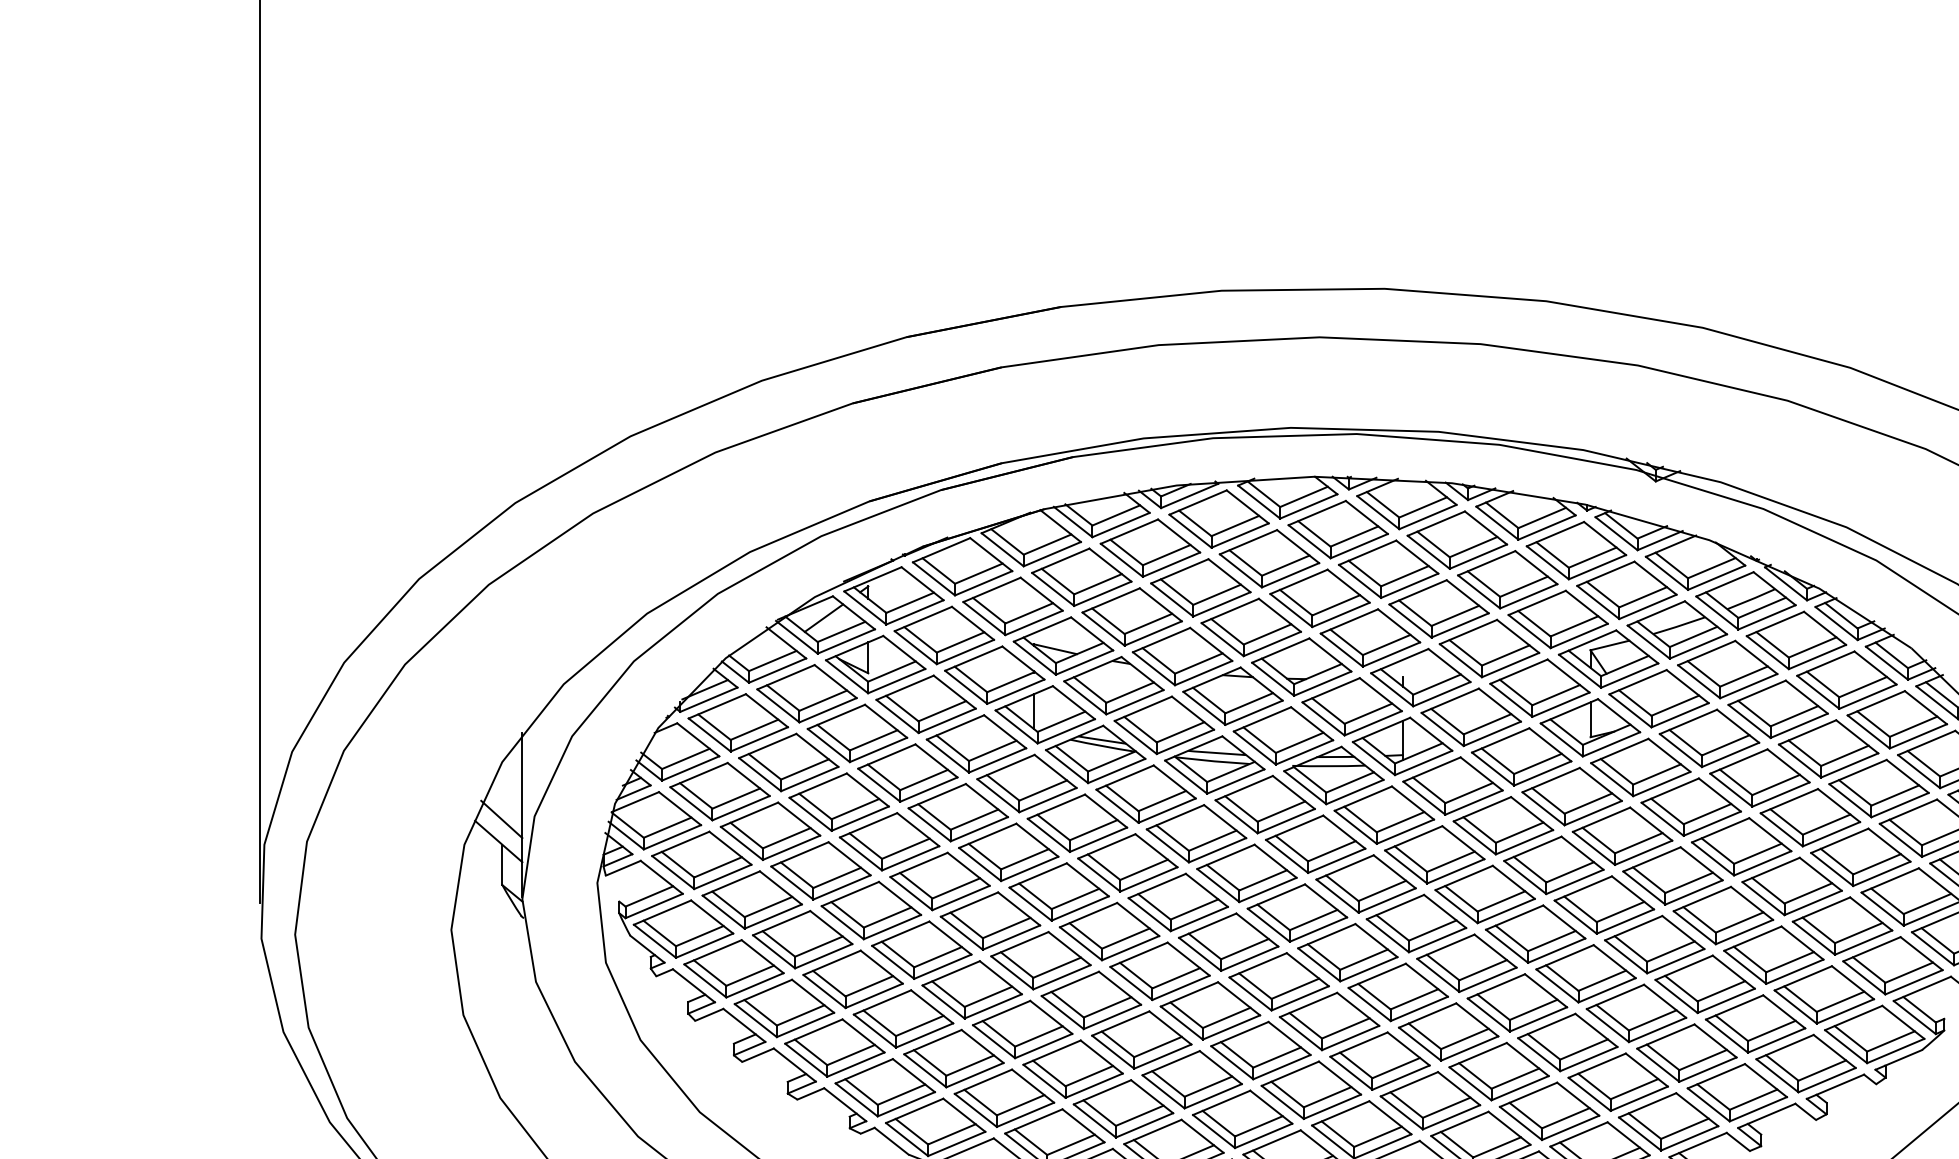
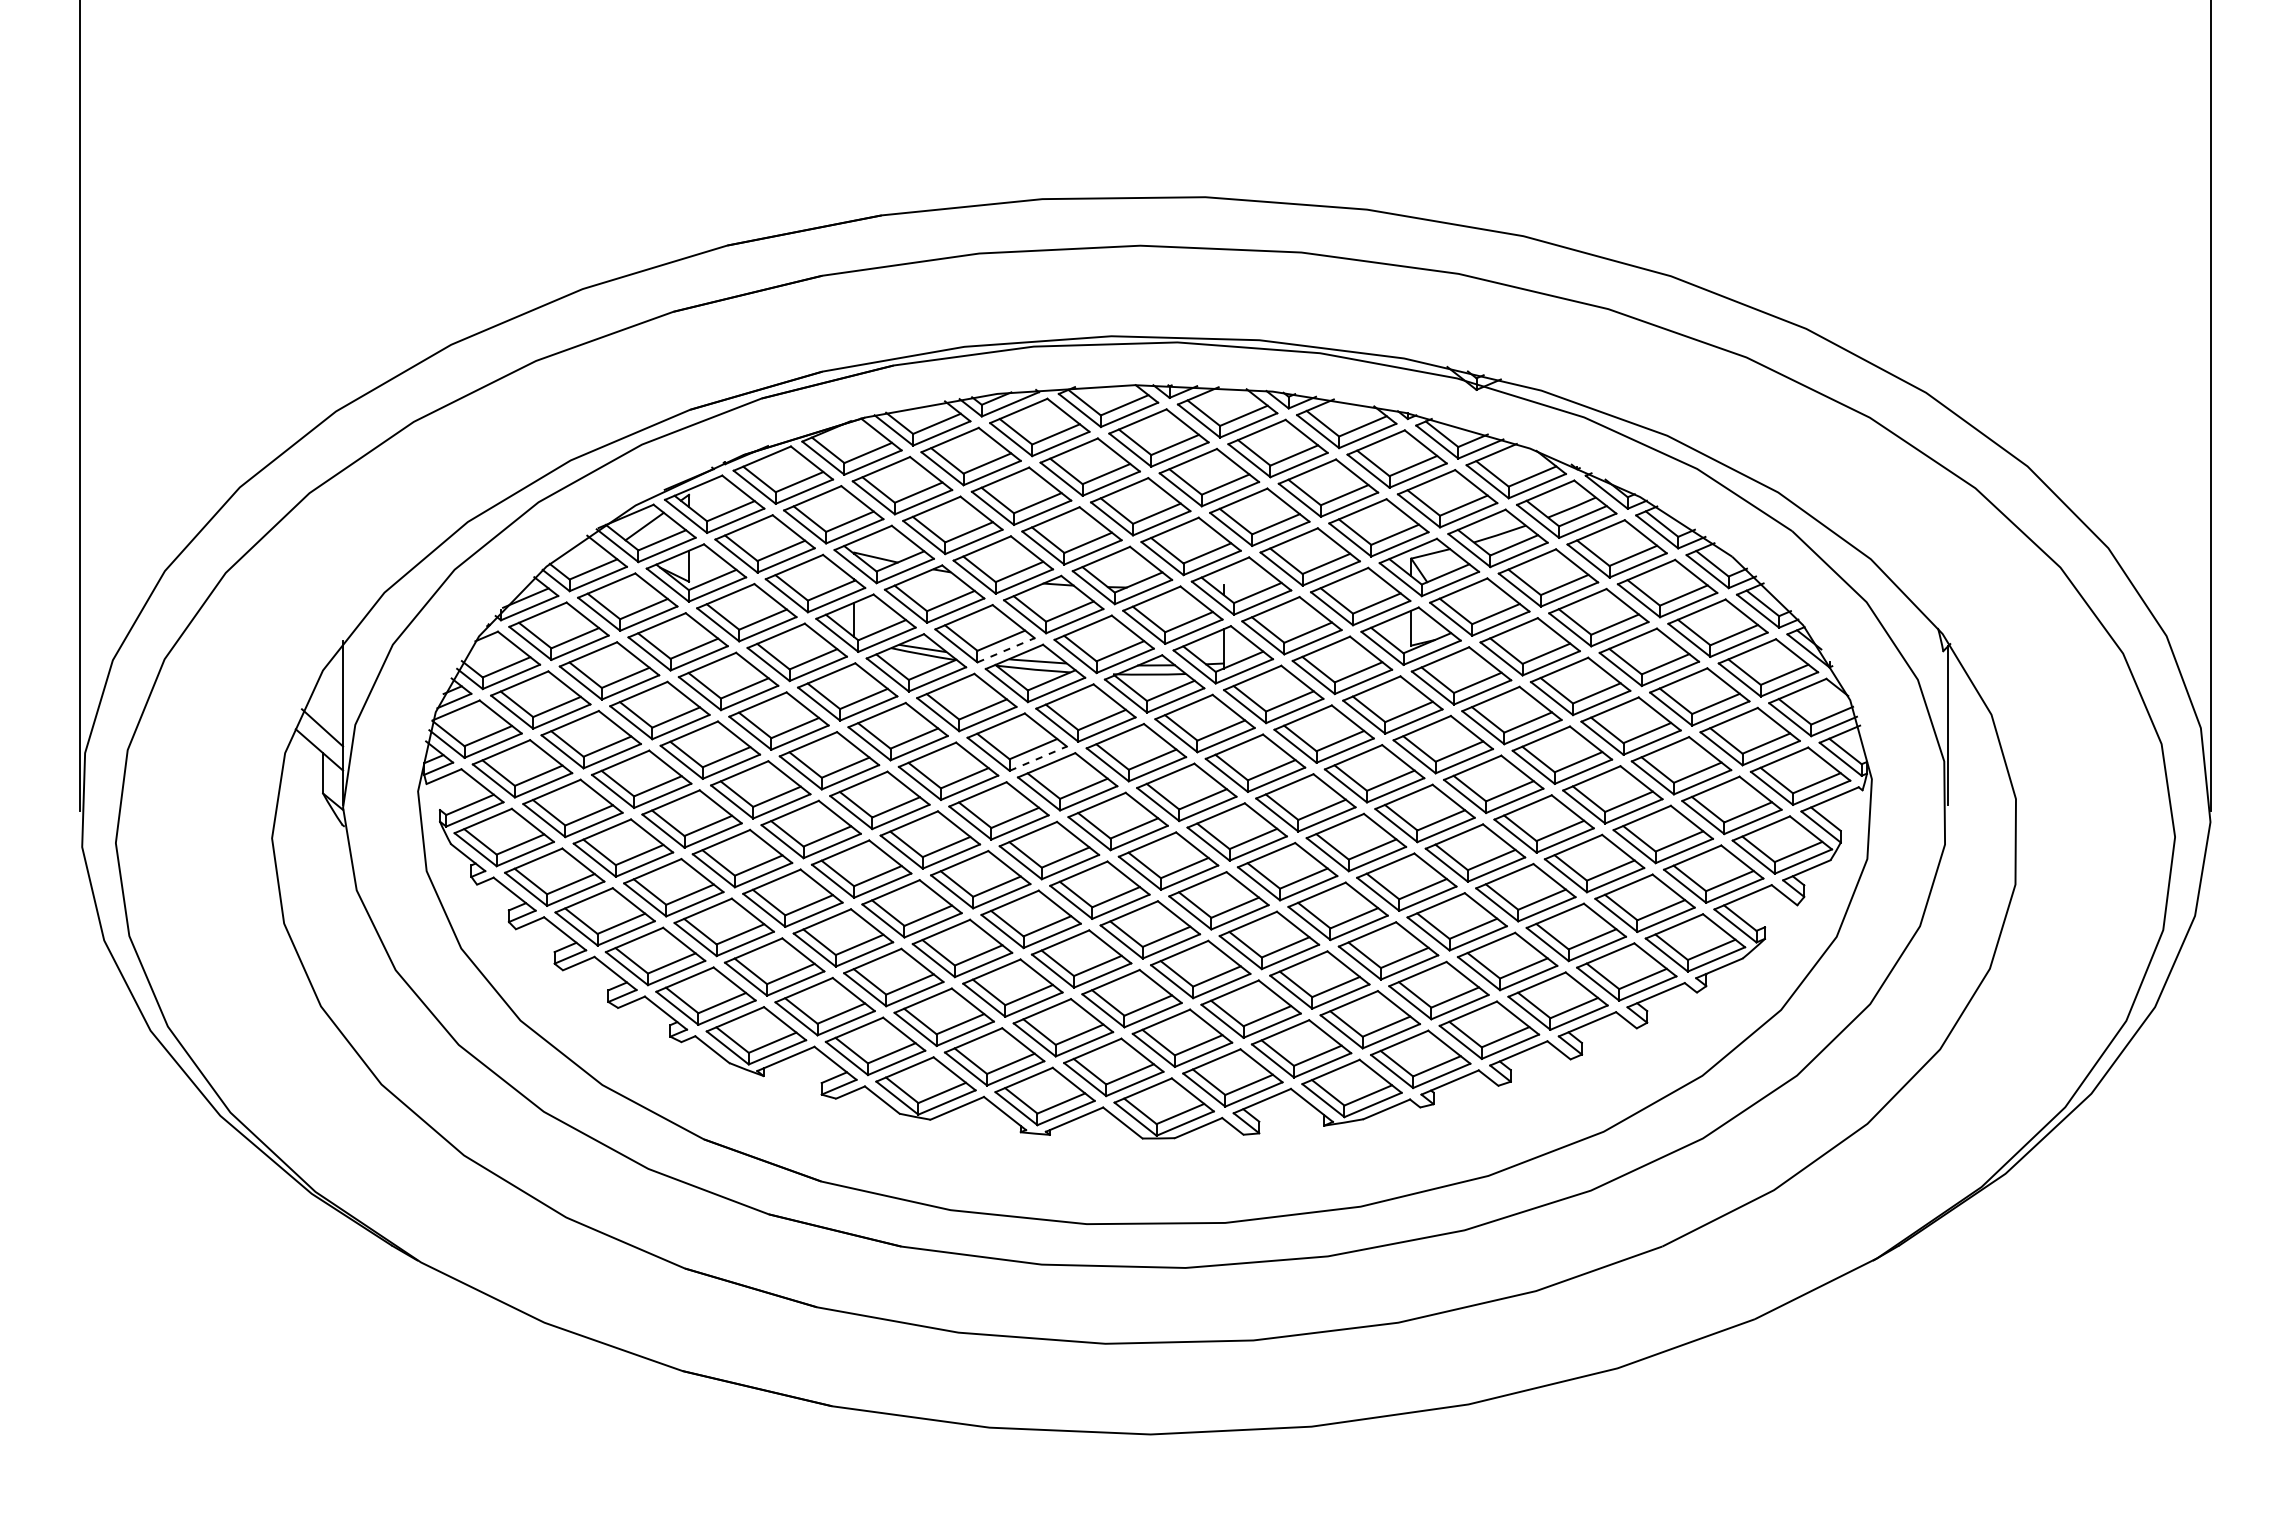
line: (1185, 742) -> (1006, 650), solid -> dashed
line: (1217, 850) -> (1038, 758), solid -> dashed

